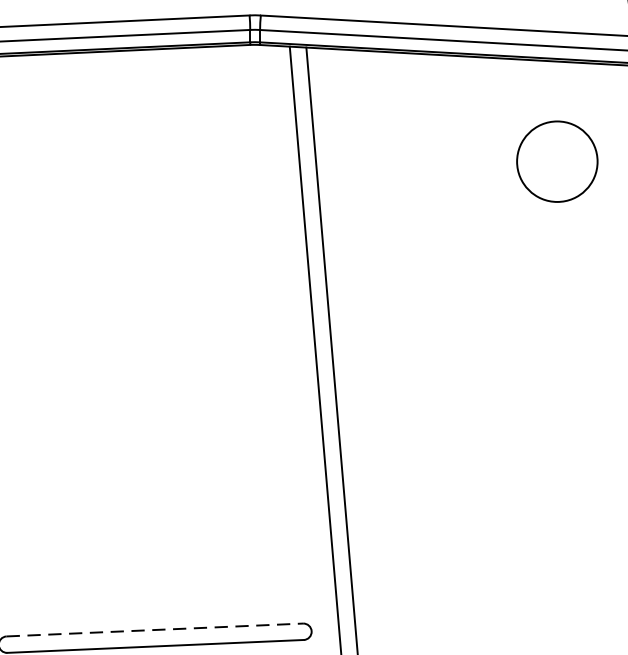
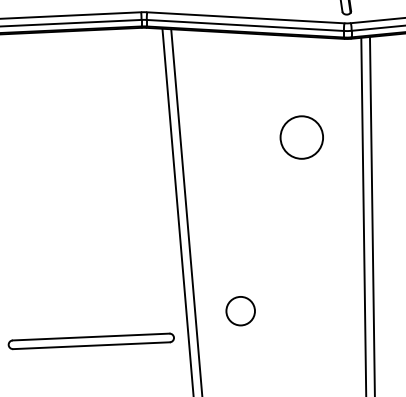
circle: (556, 161) -> (301, 137), moved
circle: (437, 581) -> (240, 311), added
line: (155, 630) -> (91, 337), dashed -> solid

